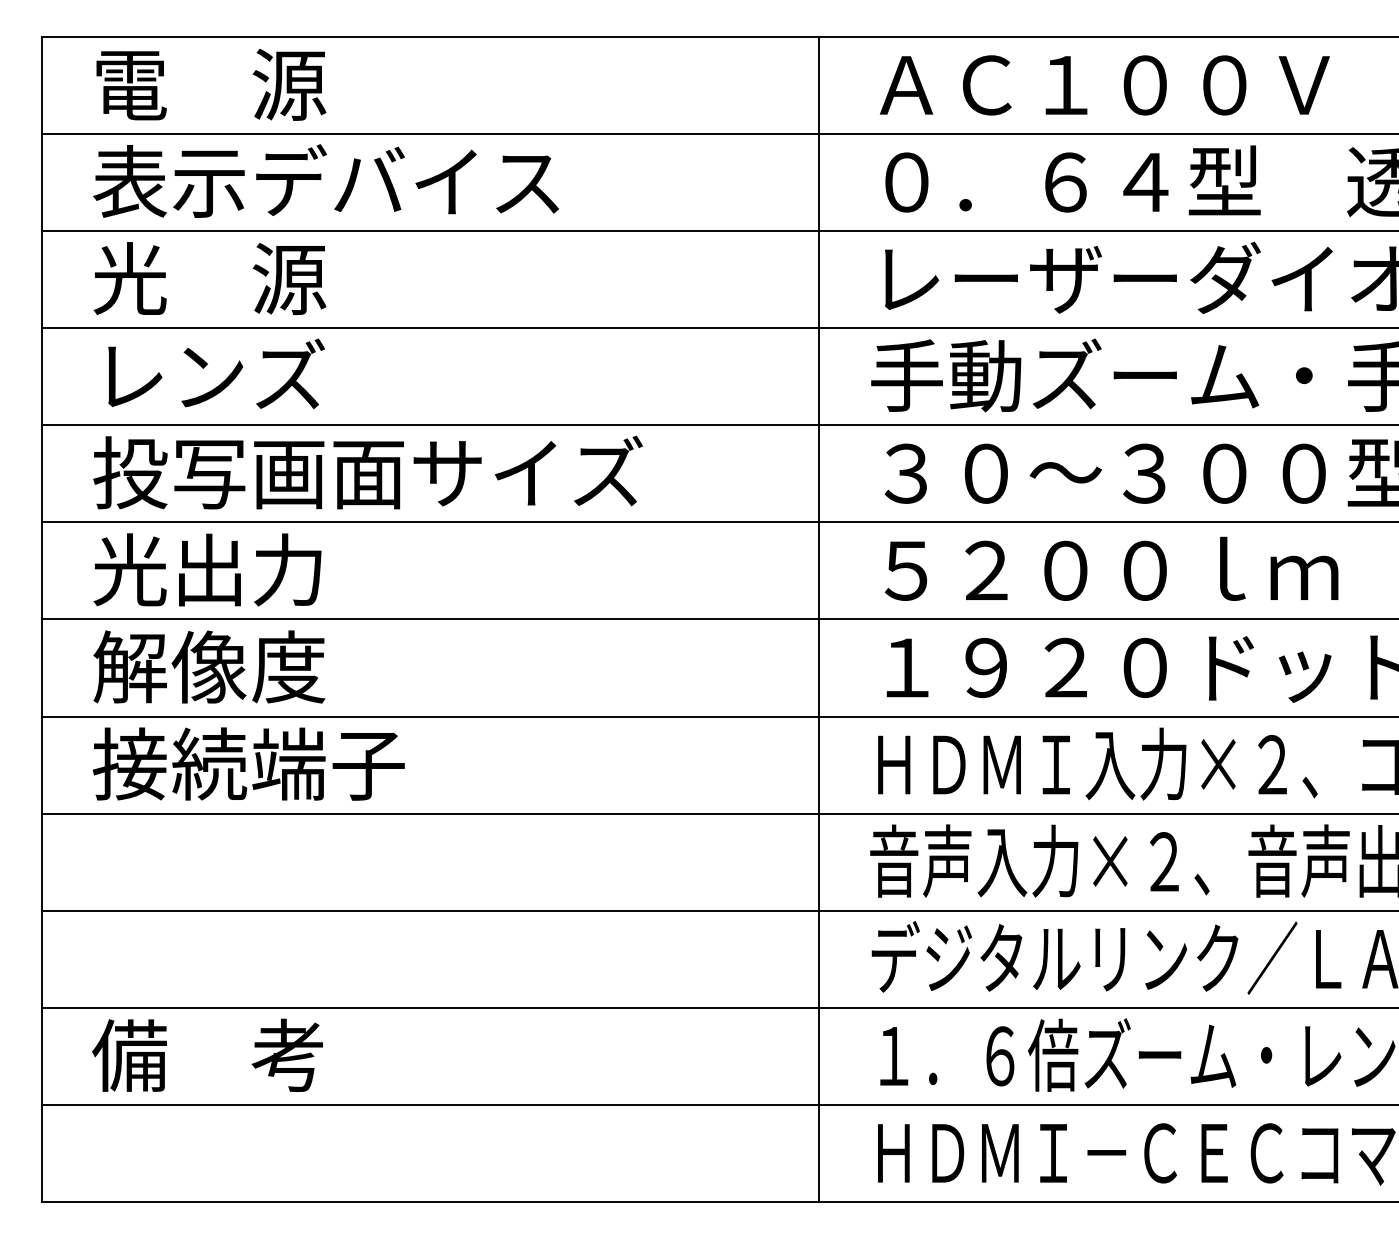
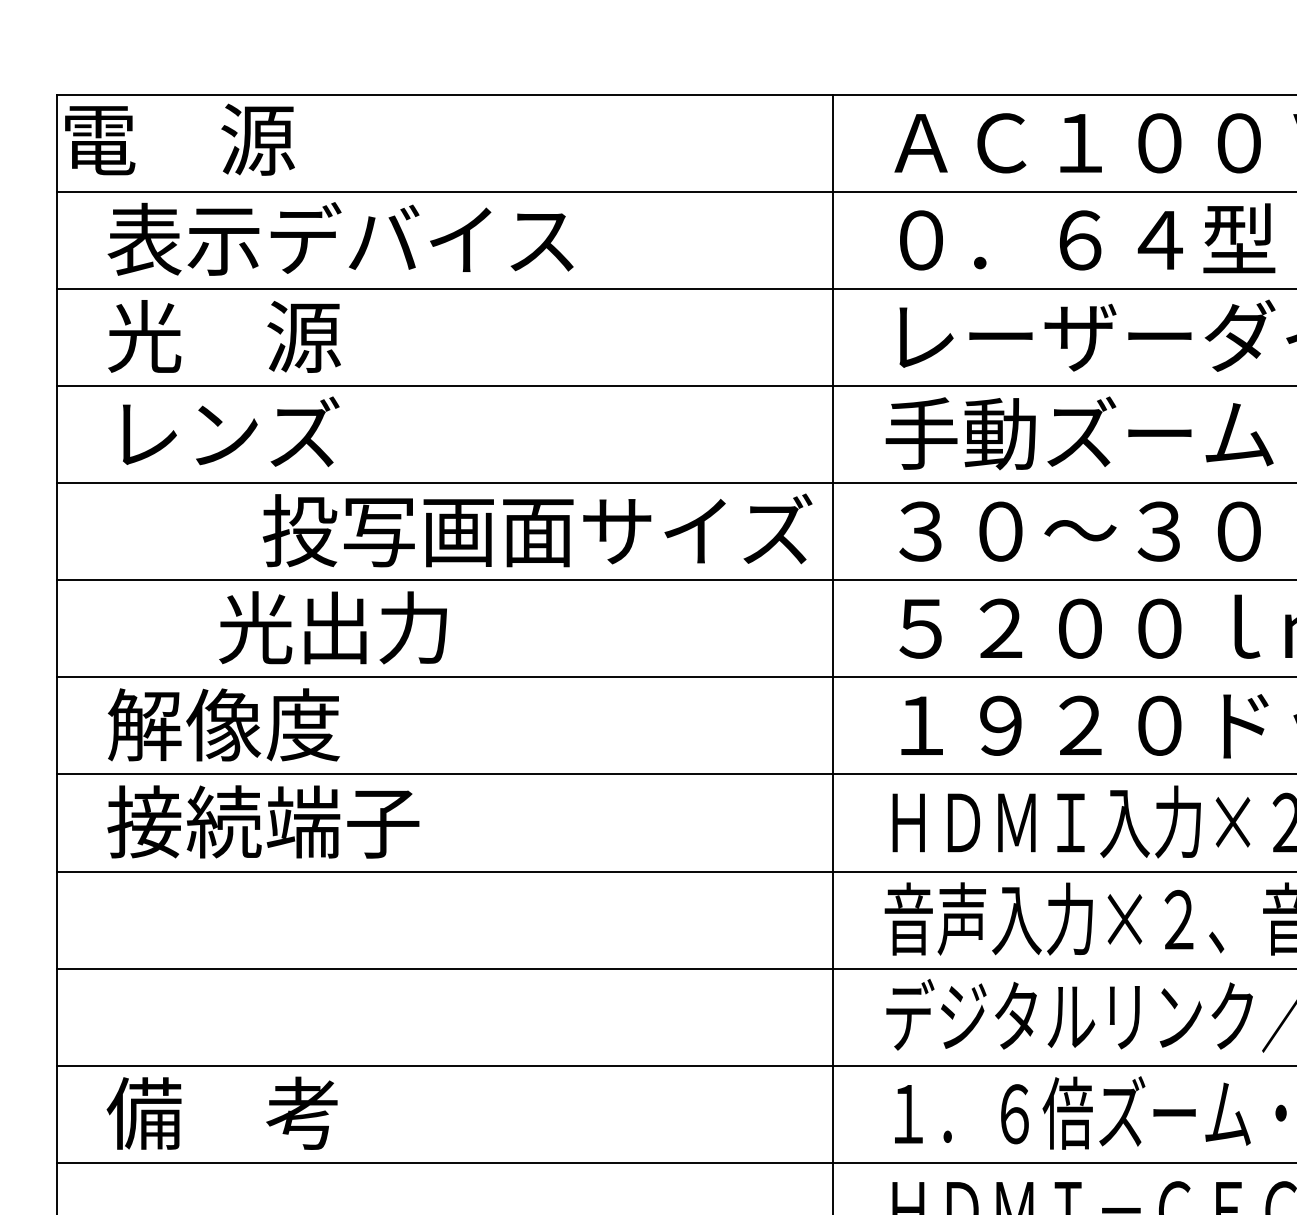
text: (211, 84) -> (180, 139), moved
text: (367, 472) -> (537, 530), moved
text: (207, 569) -> (333, 627), moved

